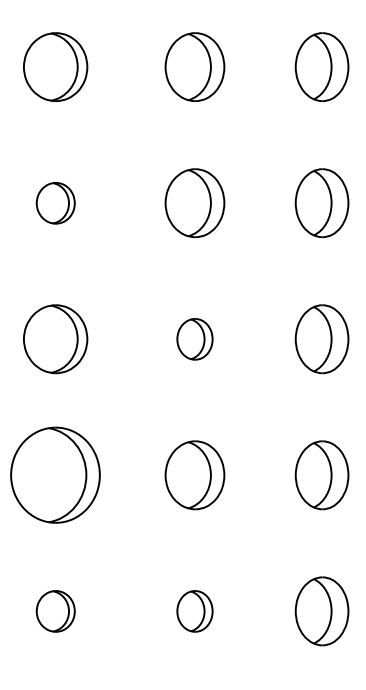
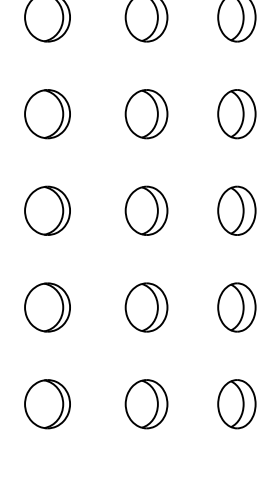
part: (55, 203) -> (47, 114), size x1.67
part: (194, 339) -> (146, 211), size x1.67
part: (55, 475) -> (47, 307), size x0.71
part: (55, 611) -> (47, 404), size x1.67
part: (194, 611) -> (146, 404), size x1.67

